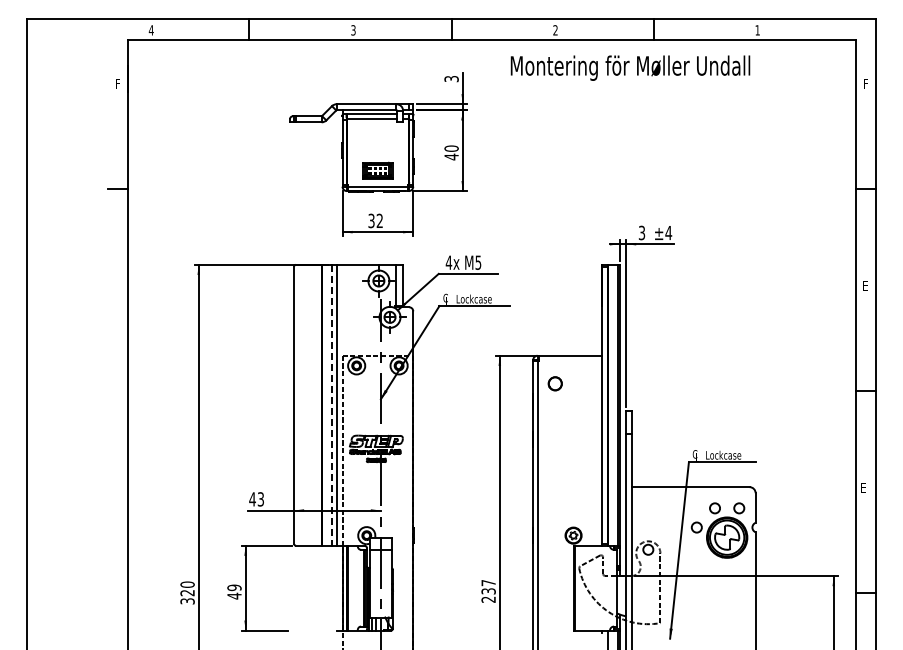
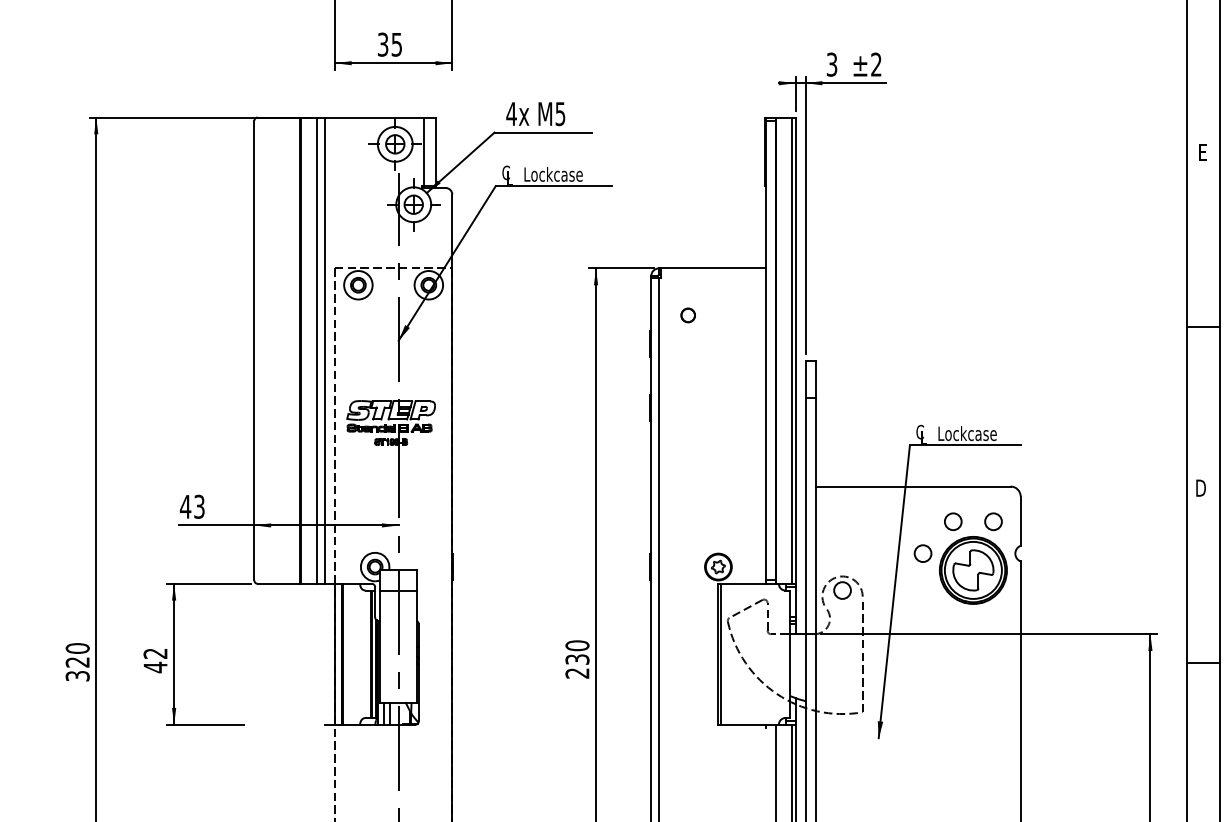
text: (379, 220) -> (396, 43), 32 -> 35
text: (668, 232) -> (876, 63), ±4 -> ±2
part: (555, 384) -> (688, 316), size x0.62
line: (331, 405) -> (316, 351), dashed -> solid
text: (864, 488) -> (1201, 488), E -> D
text: (488, 582) -> (577, 644), 237 -> 230
text: (234, 587) -> (155, 653), 49 -> 42

